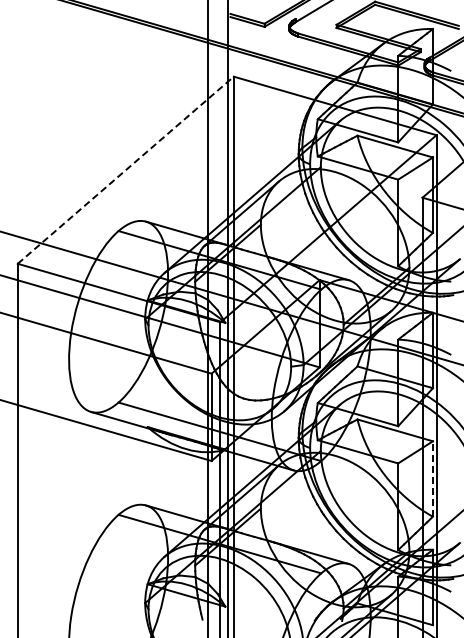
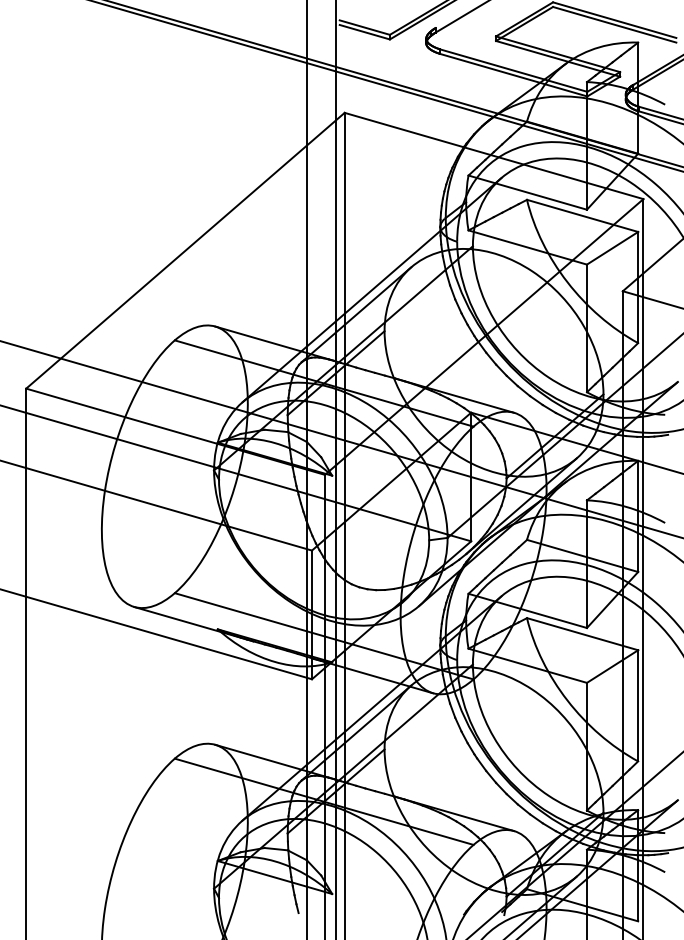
line: (125, 170) -> (185, 251), dashed -> solid
line: (432, 478) -> (637, 705), dashed -> solid

